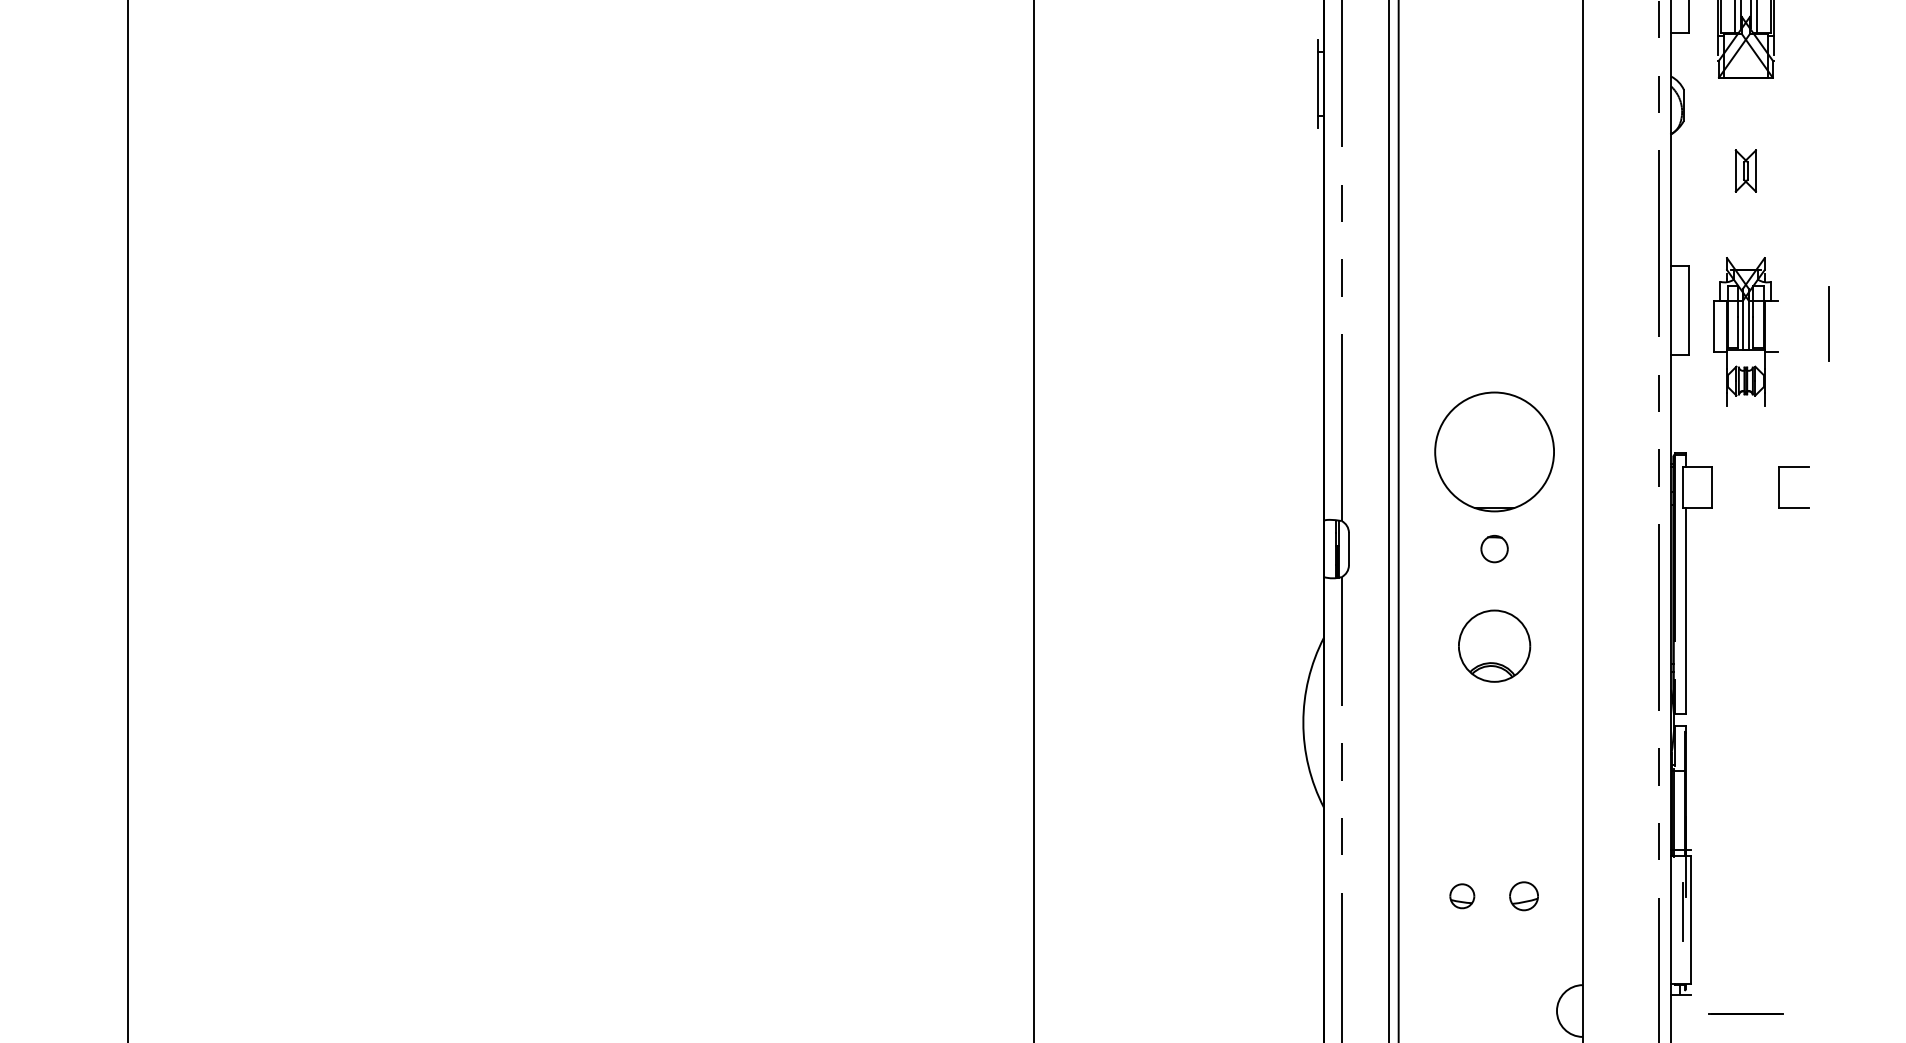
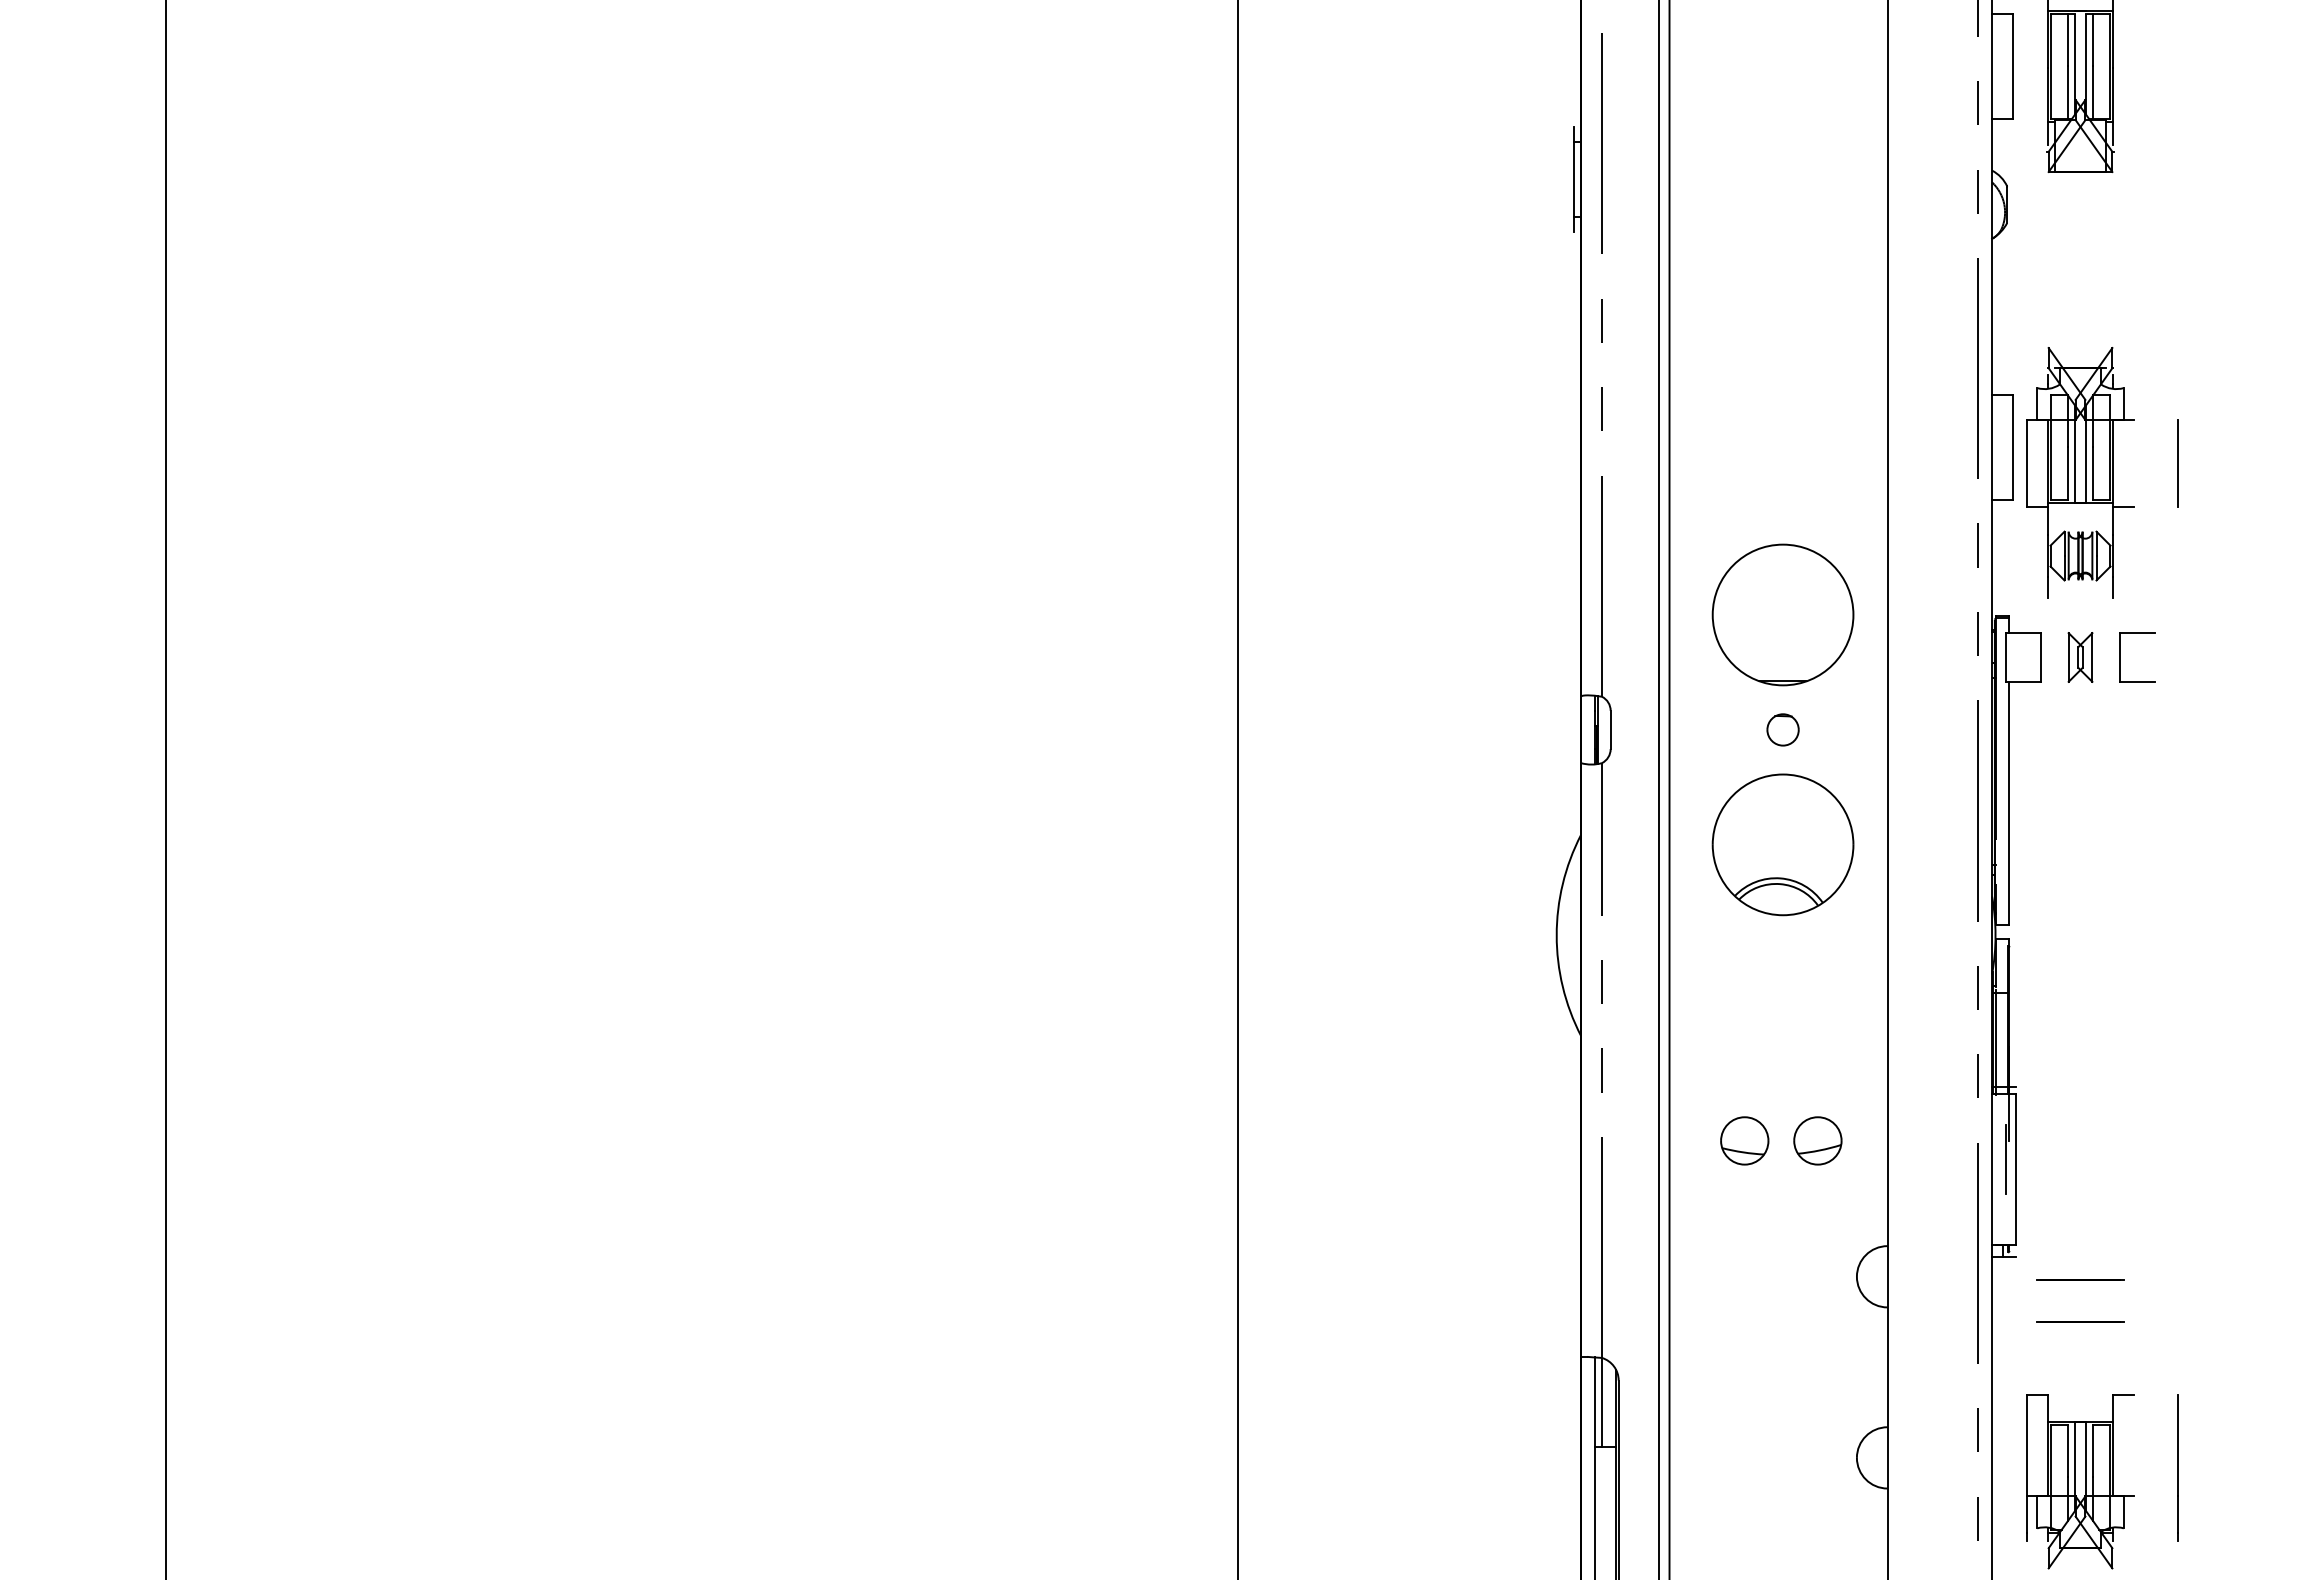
part: (1745, 171) -> (2080, 657), moved
part: (1745, 331) -> (2080, 472), size x1.43
part: (1494, 645) -> (1782, 844), size x1.67
part: (1462, 895) -> (1744, 1140), size x1.67
part: (1523, 895) -> (1817, 1140), size x1.43

